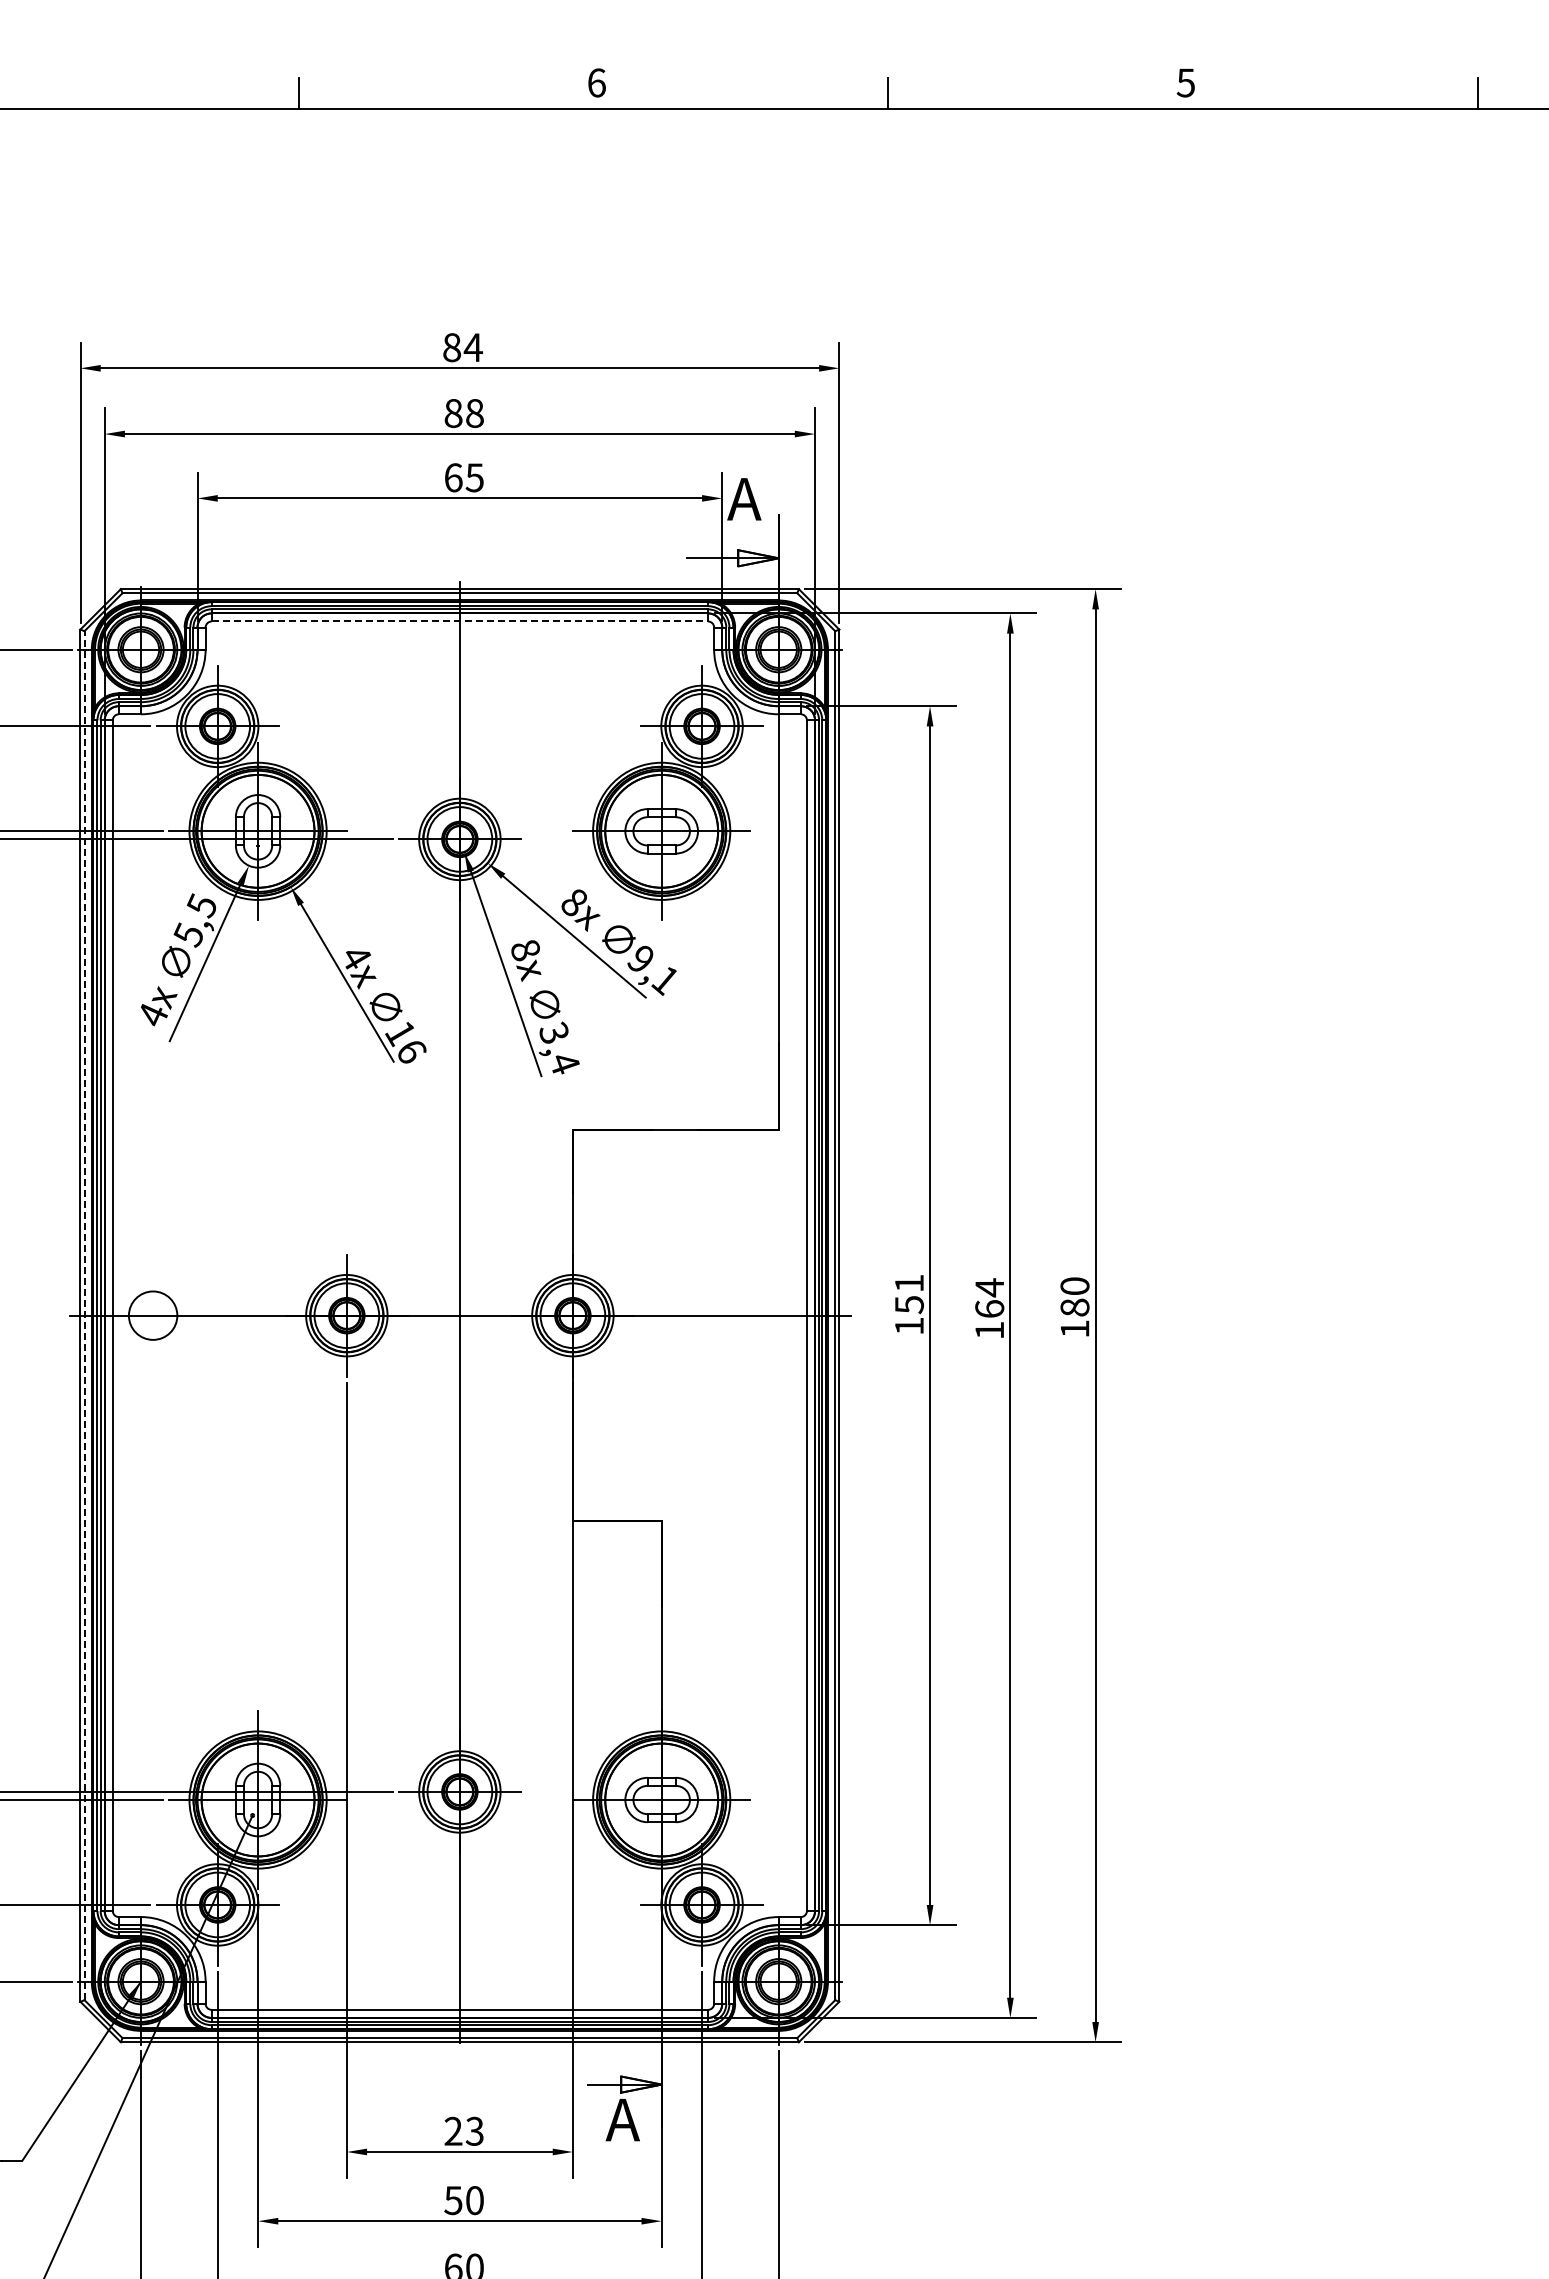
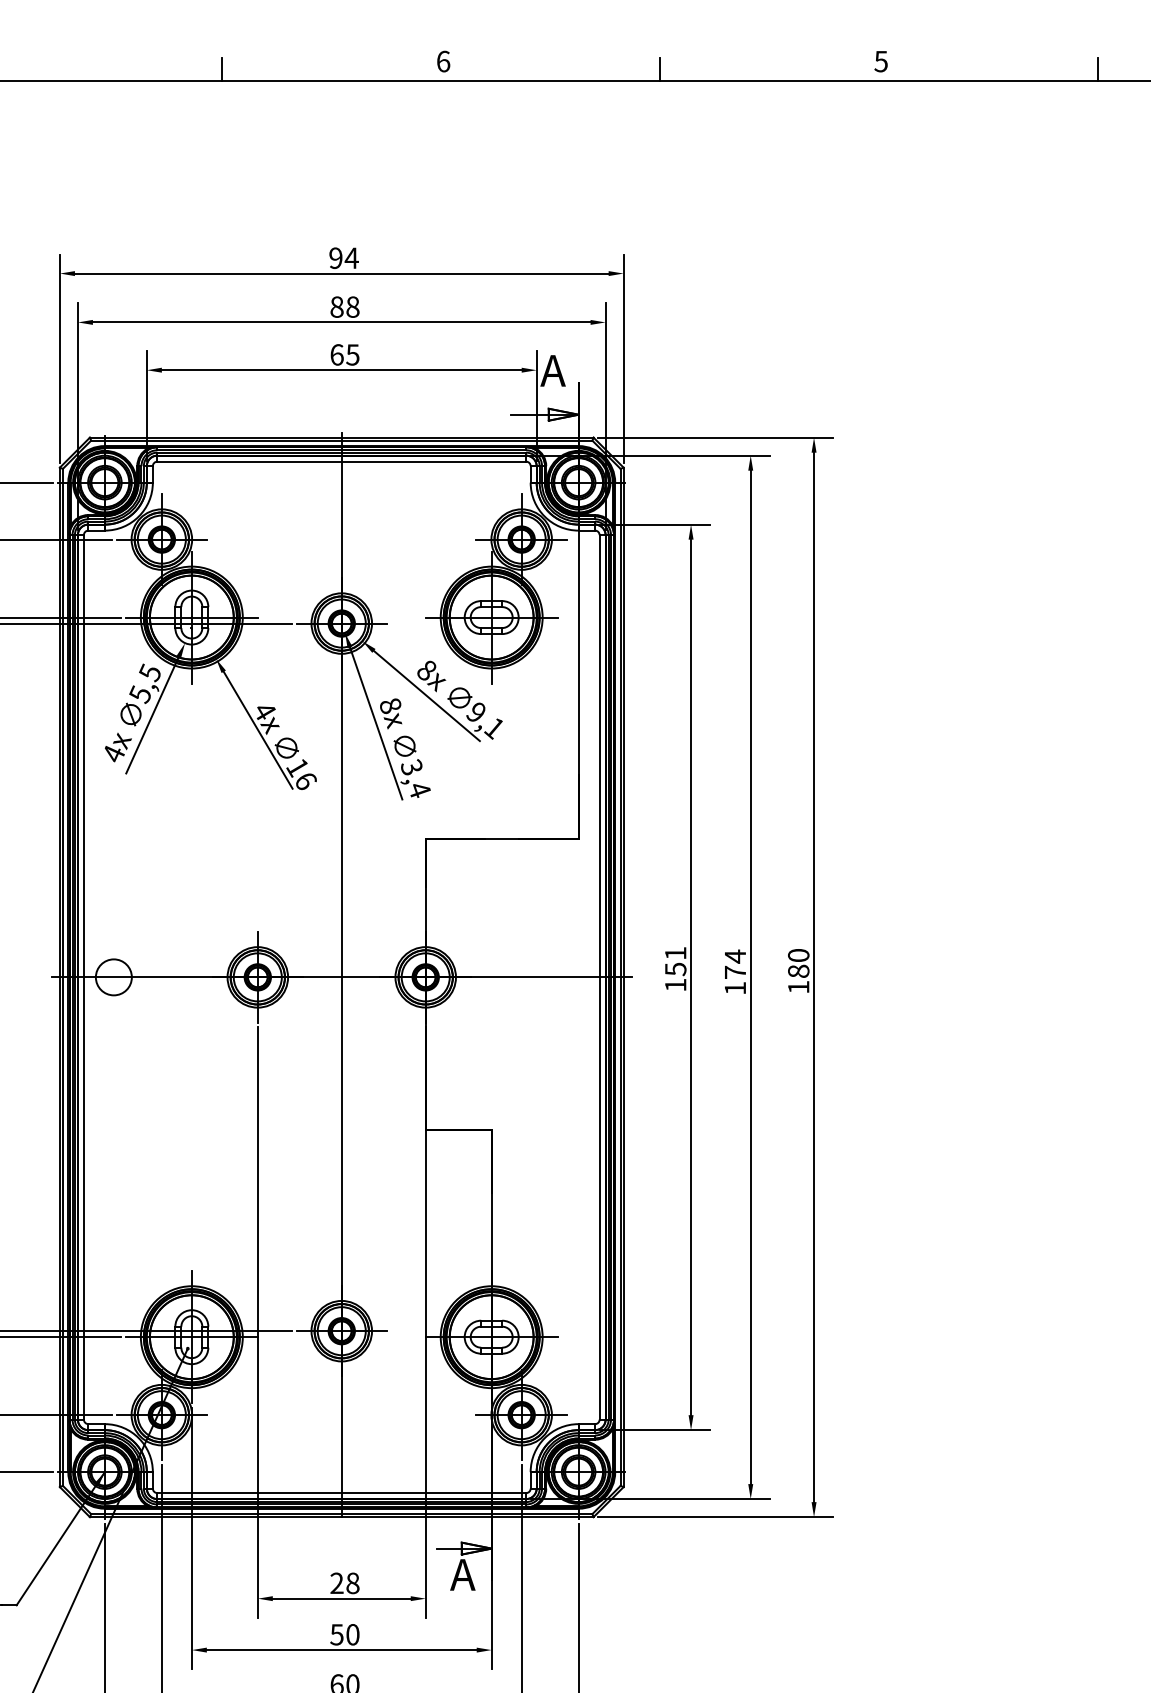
text: (452, 347) -> (336, 258), 84 -> 94
line: (460, 621) -> (342, 461), dashed -> solid
text: (989, 1308) -> (735, 972), 164 -> 174
line: (84, 1315) -> (62, 977), dashed -> solid
text: (474, 2130) -> (352, 1582), 23 -> 28

